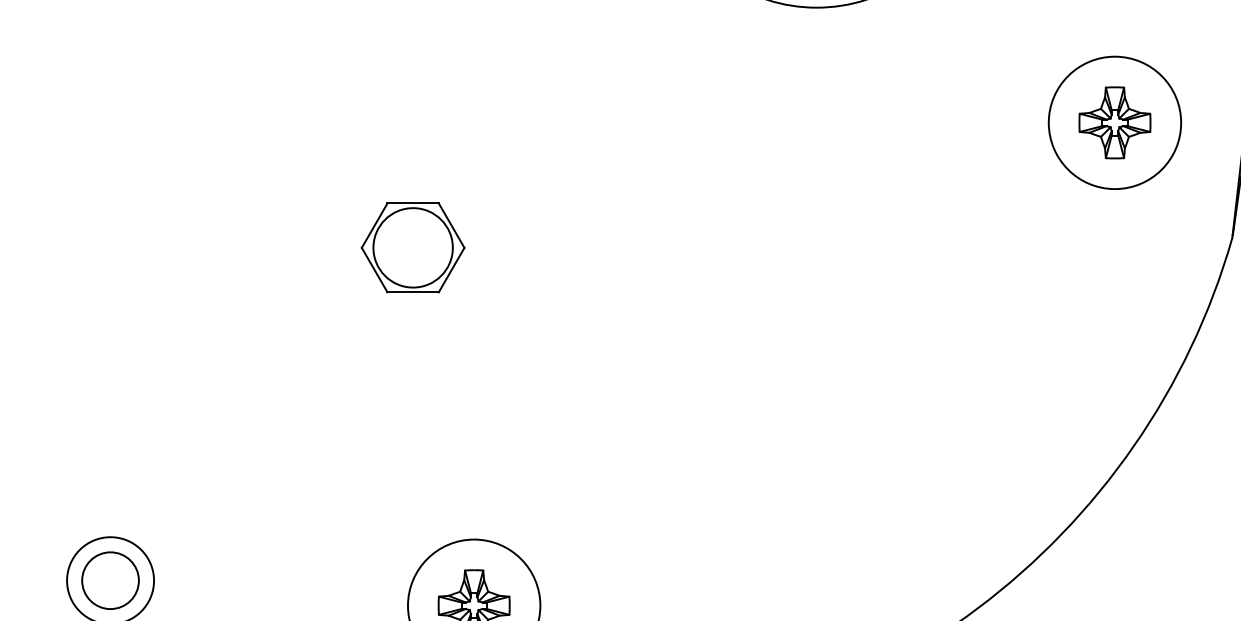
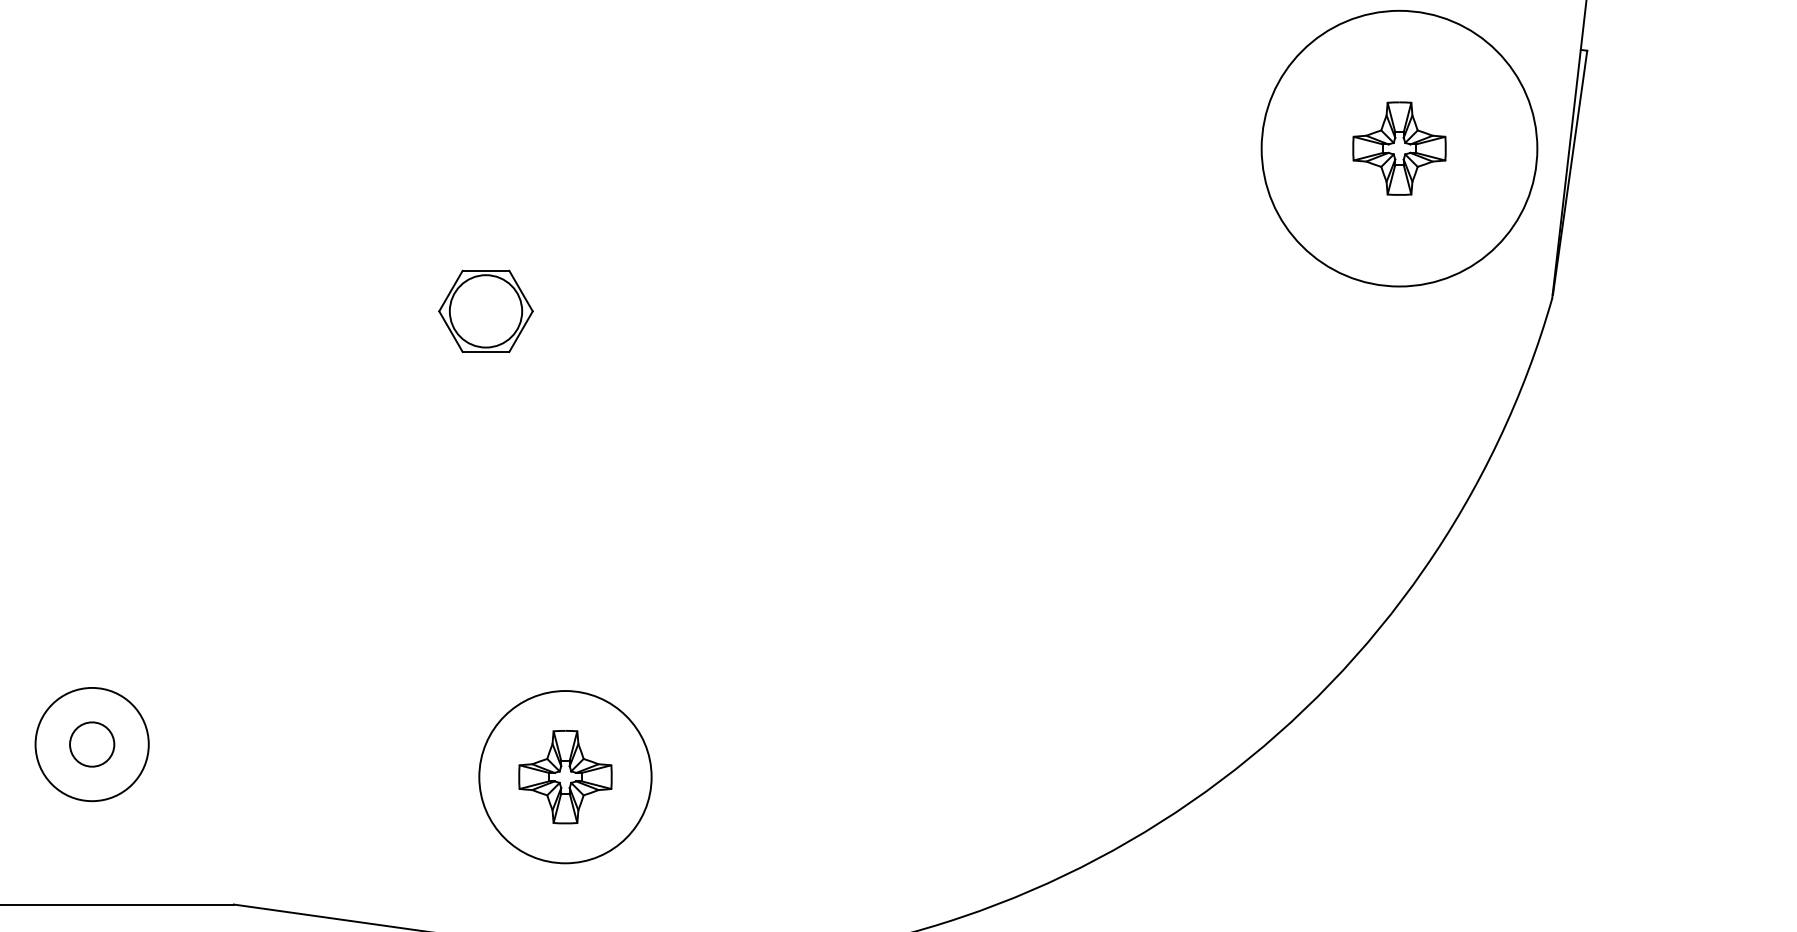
circle: (1114, 122) -> (1399, 148), size x1.6
part: (412, 247) -> (485, 311), size x0.7
circle: (110, 580) -> (92, 744), size x0.6

